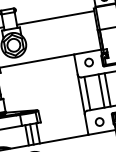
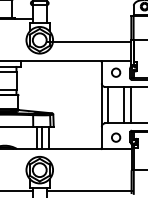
line: (55, 18) -> (88, 42), moved

